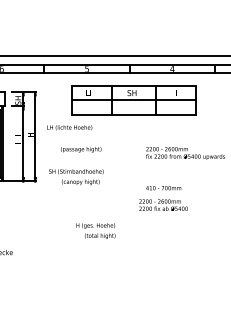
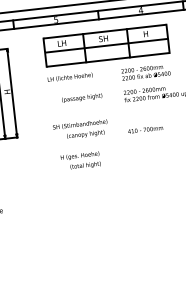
text: (69, 127) -> (70, 77), moved
text: (81, 149) -> (82, 97), moved
text: (76, 177) -> (81, 130), moved
text: (163, 204) -> (145, 71), moved
text: (95, 230) -> (80, 160), moved

